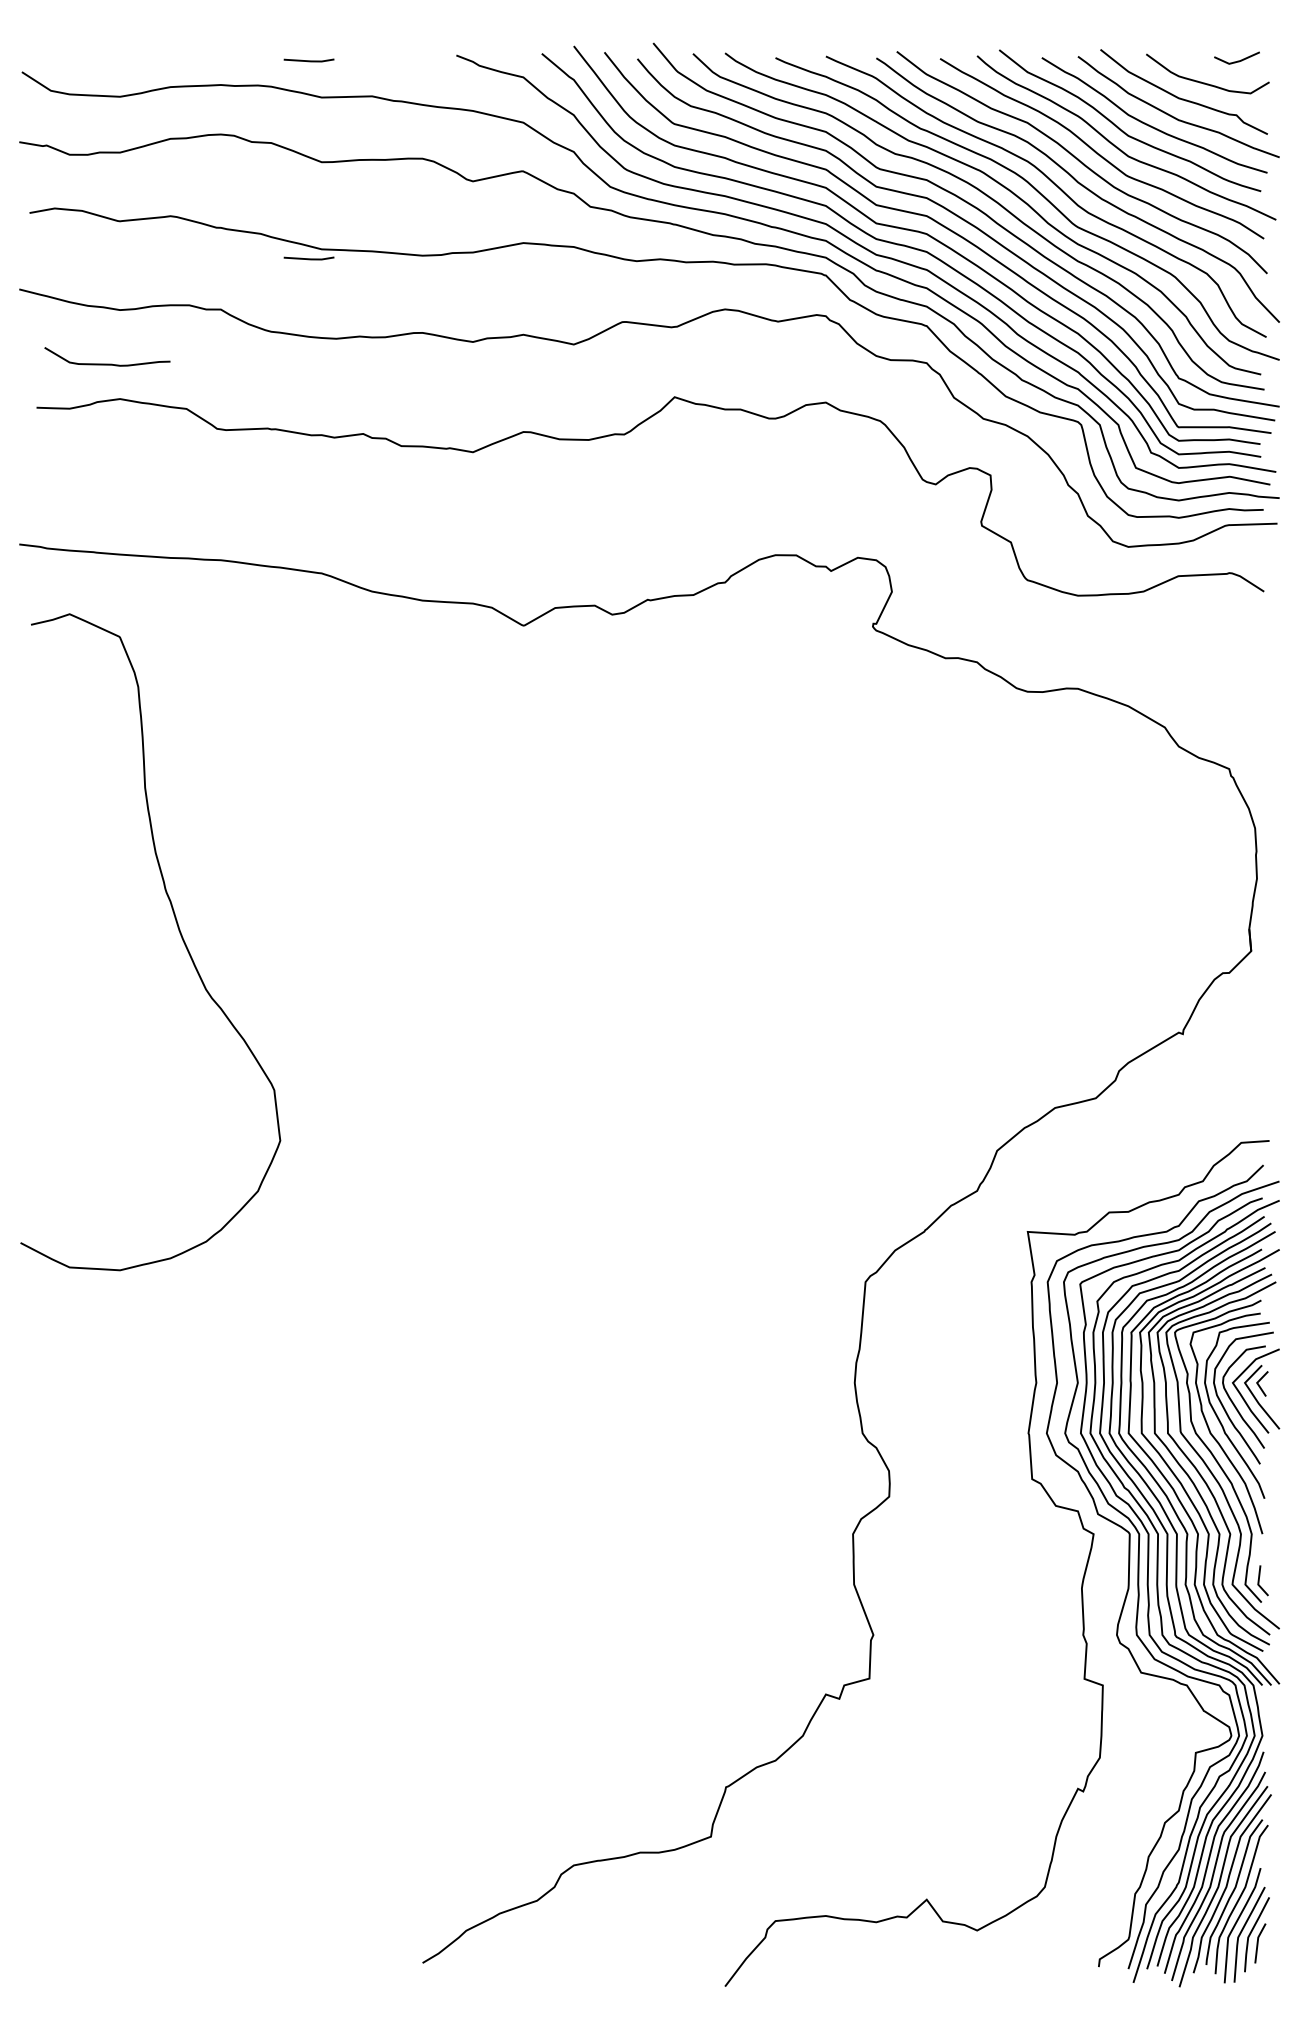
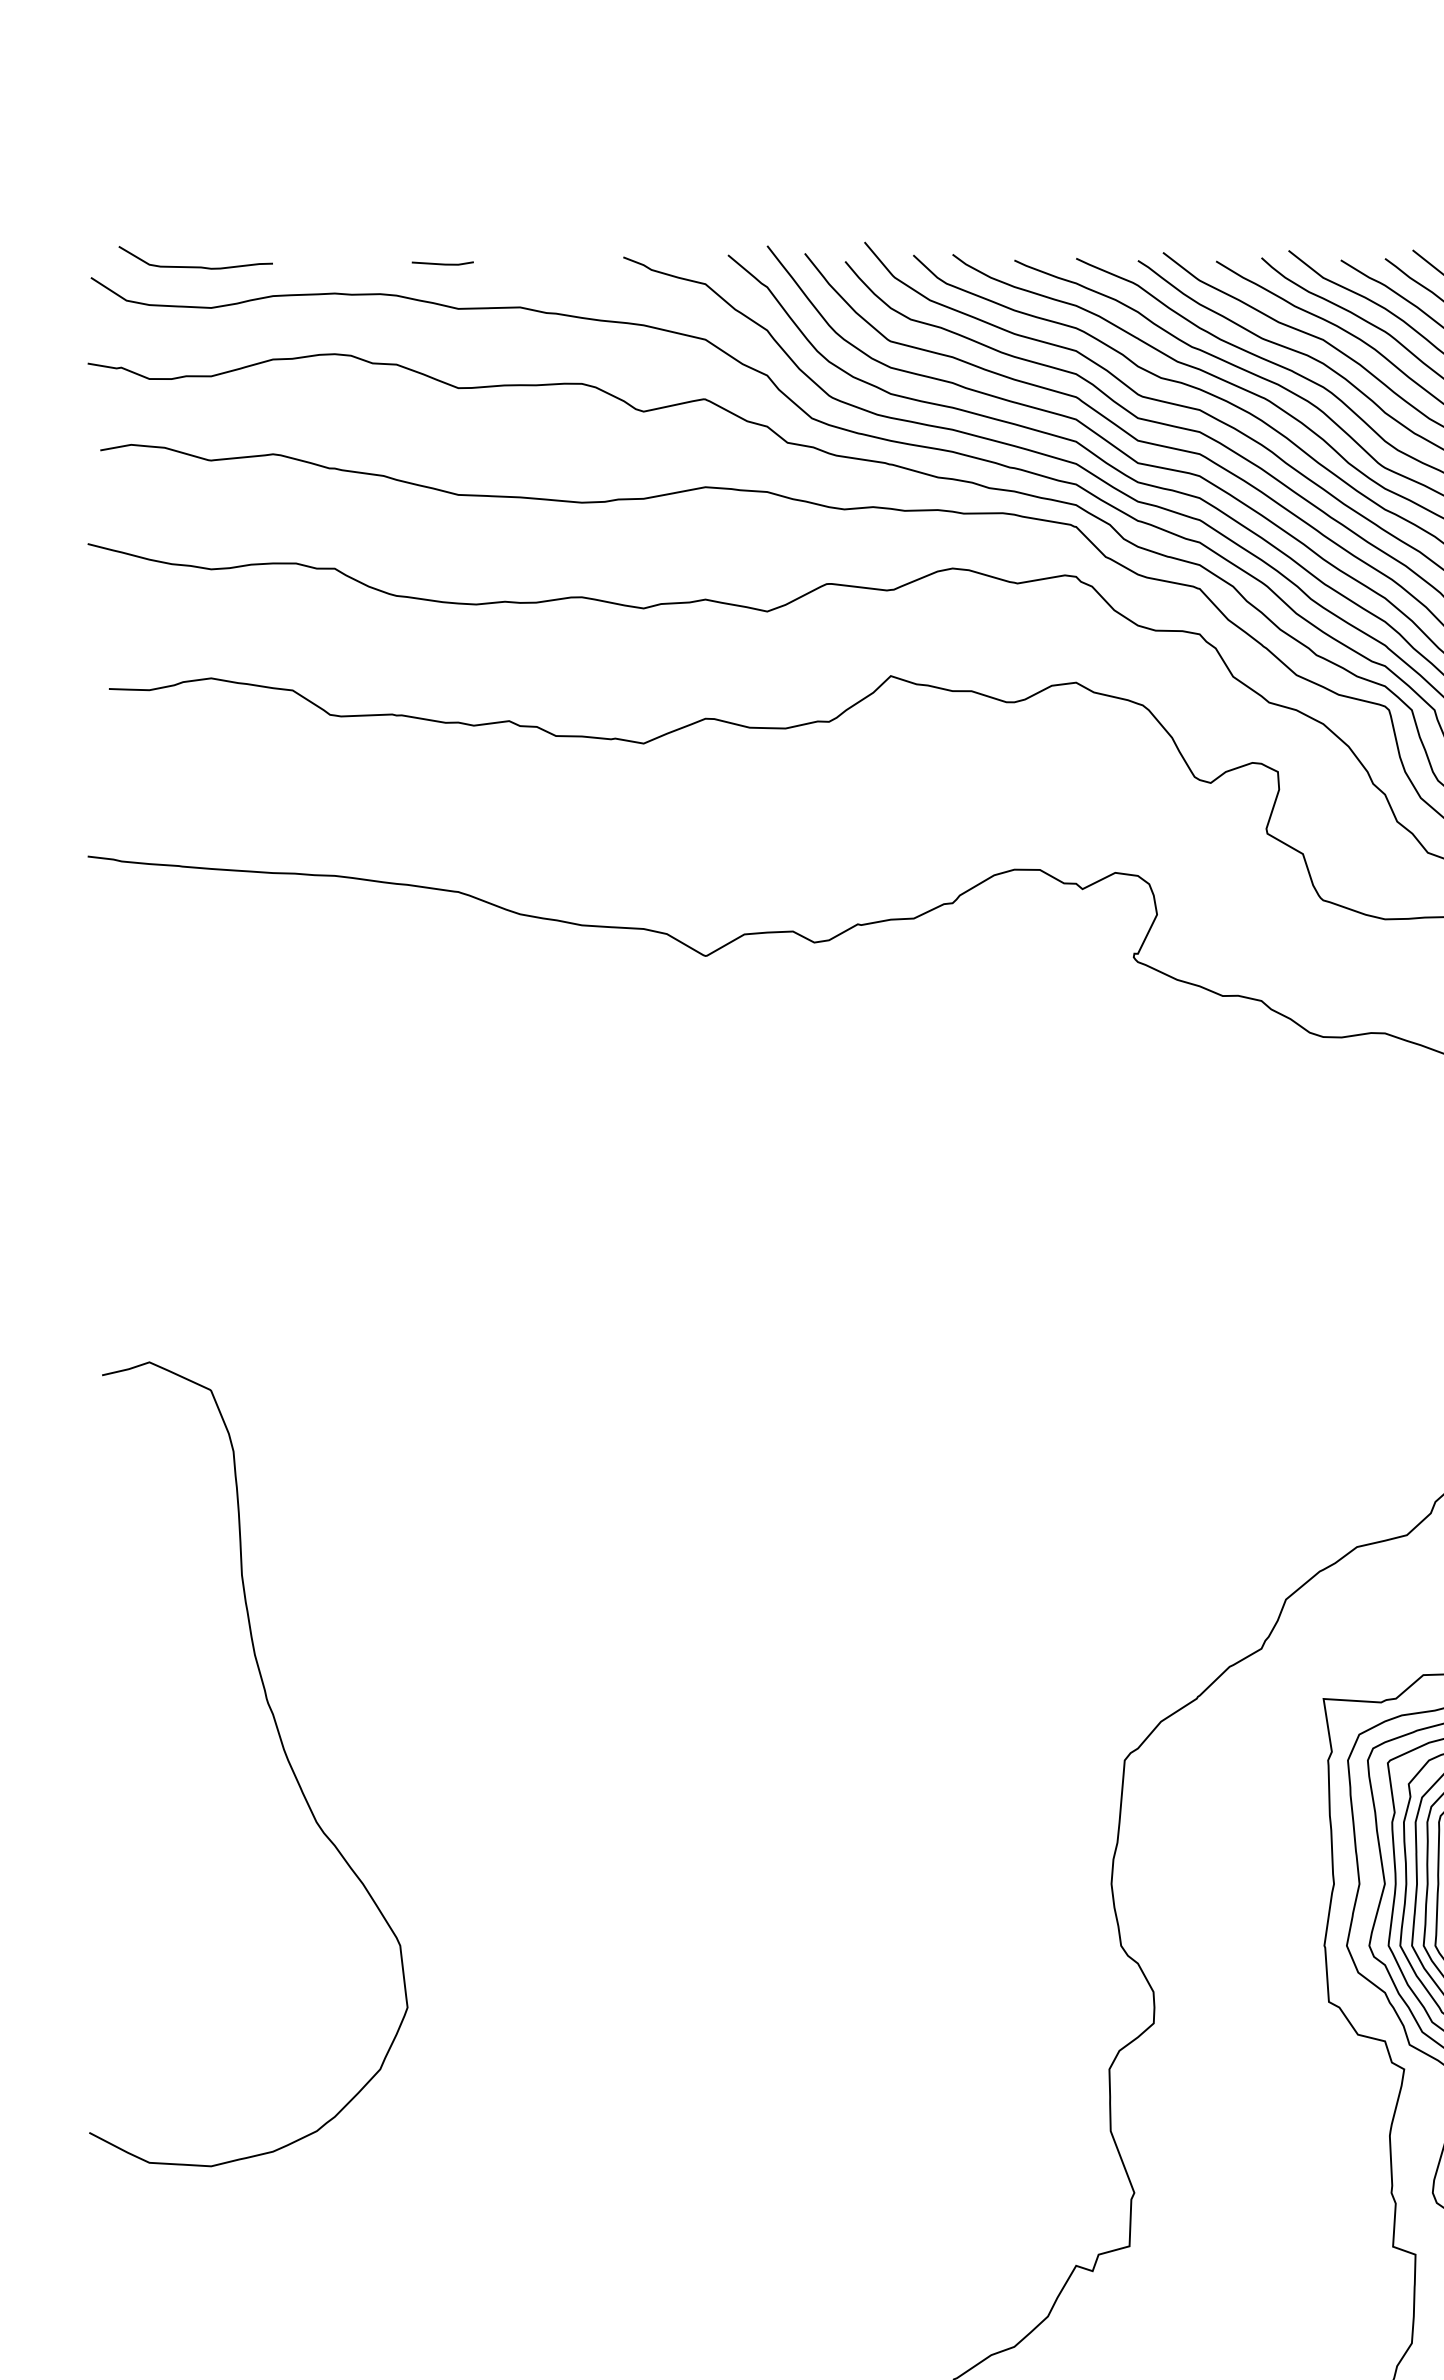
line: (308, 258) -> (442, 506), removed
curve: (107, 363) -> (195, 265), moved
curve: (179, 933) -> (284, 1753), moved

